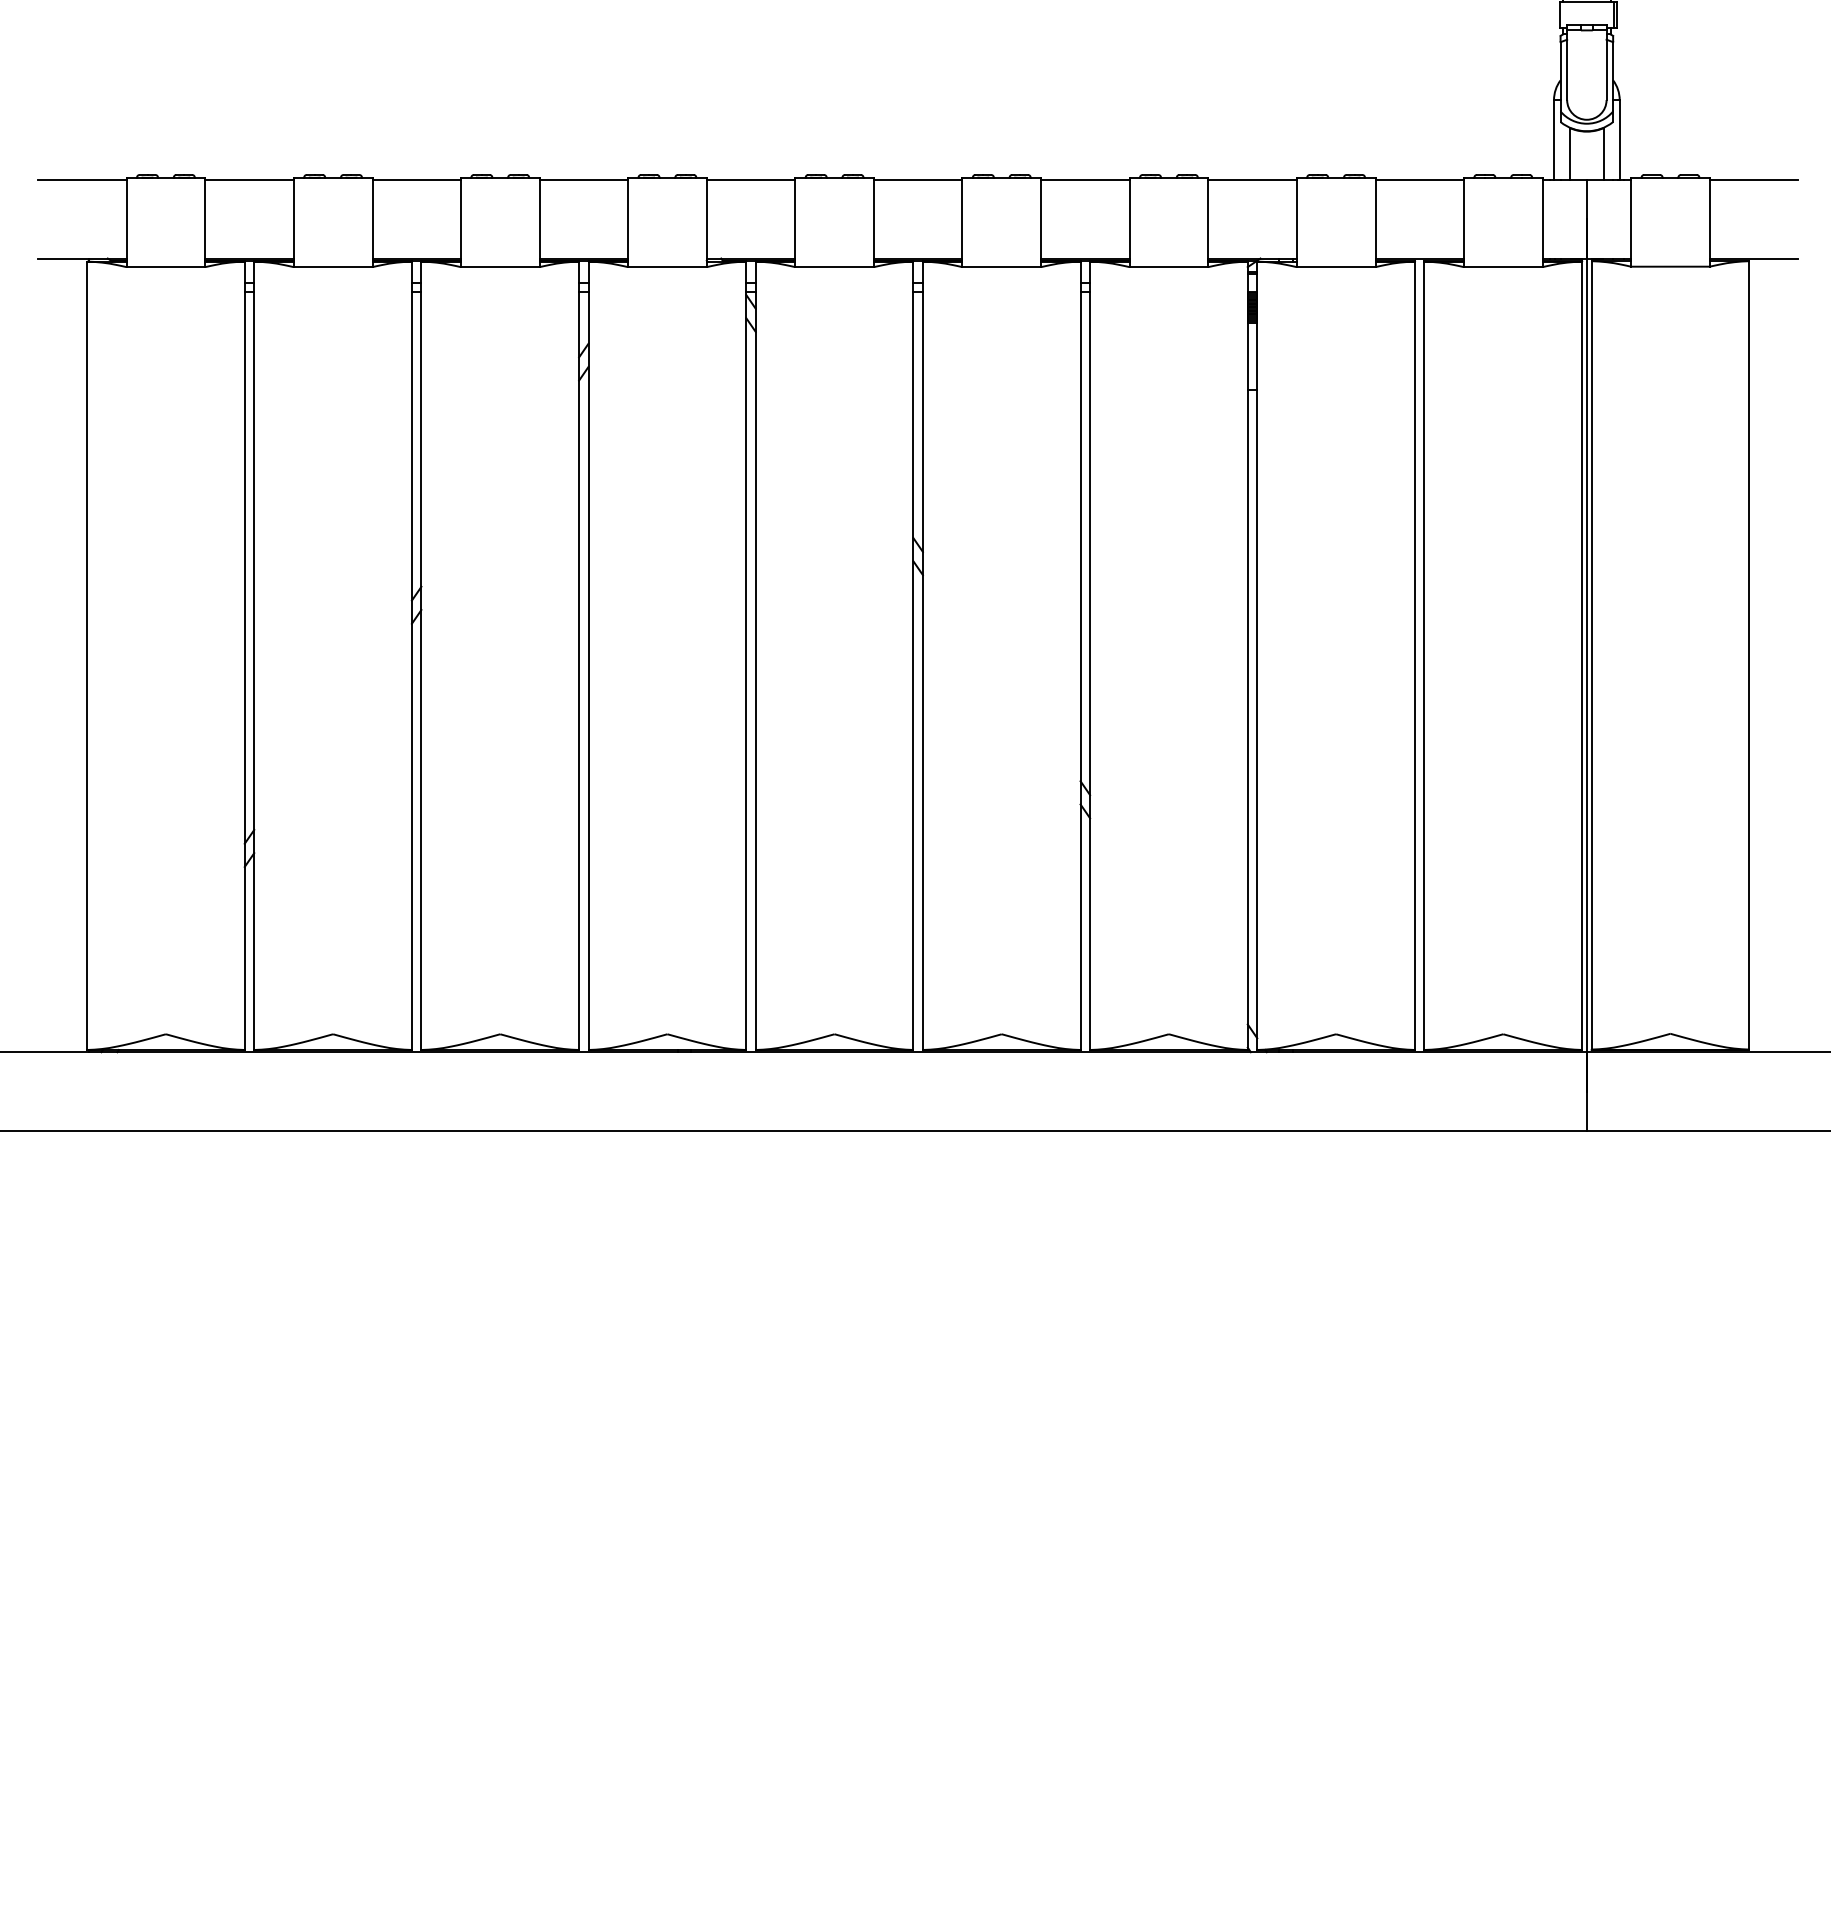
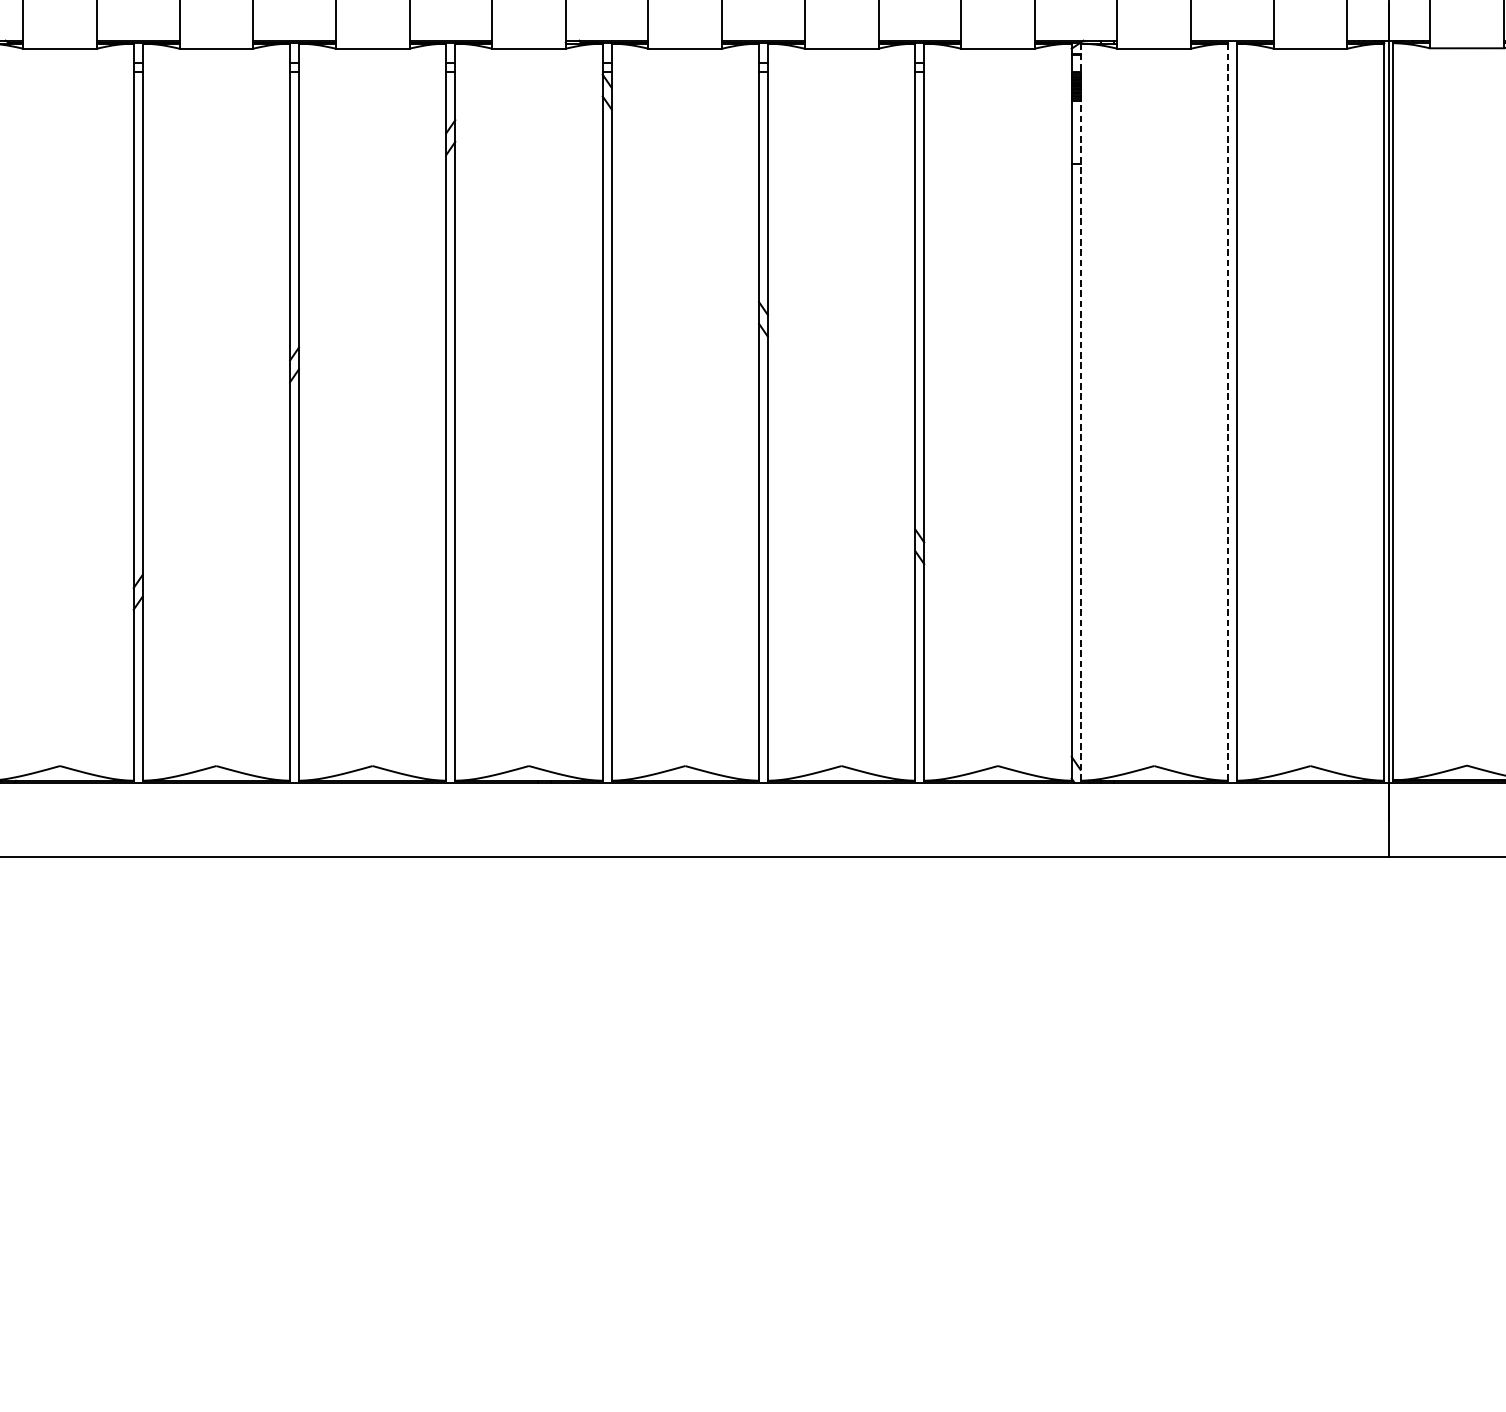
line: (1257, 656) -> (1080, 412), solid -> dashed
line: (1414, 656) -> (1227, 412), solid -> dashed

